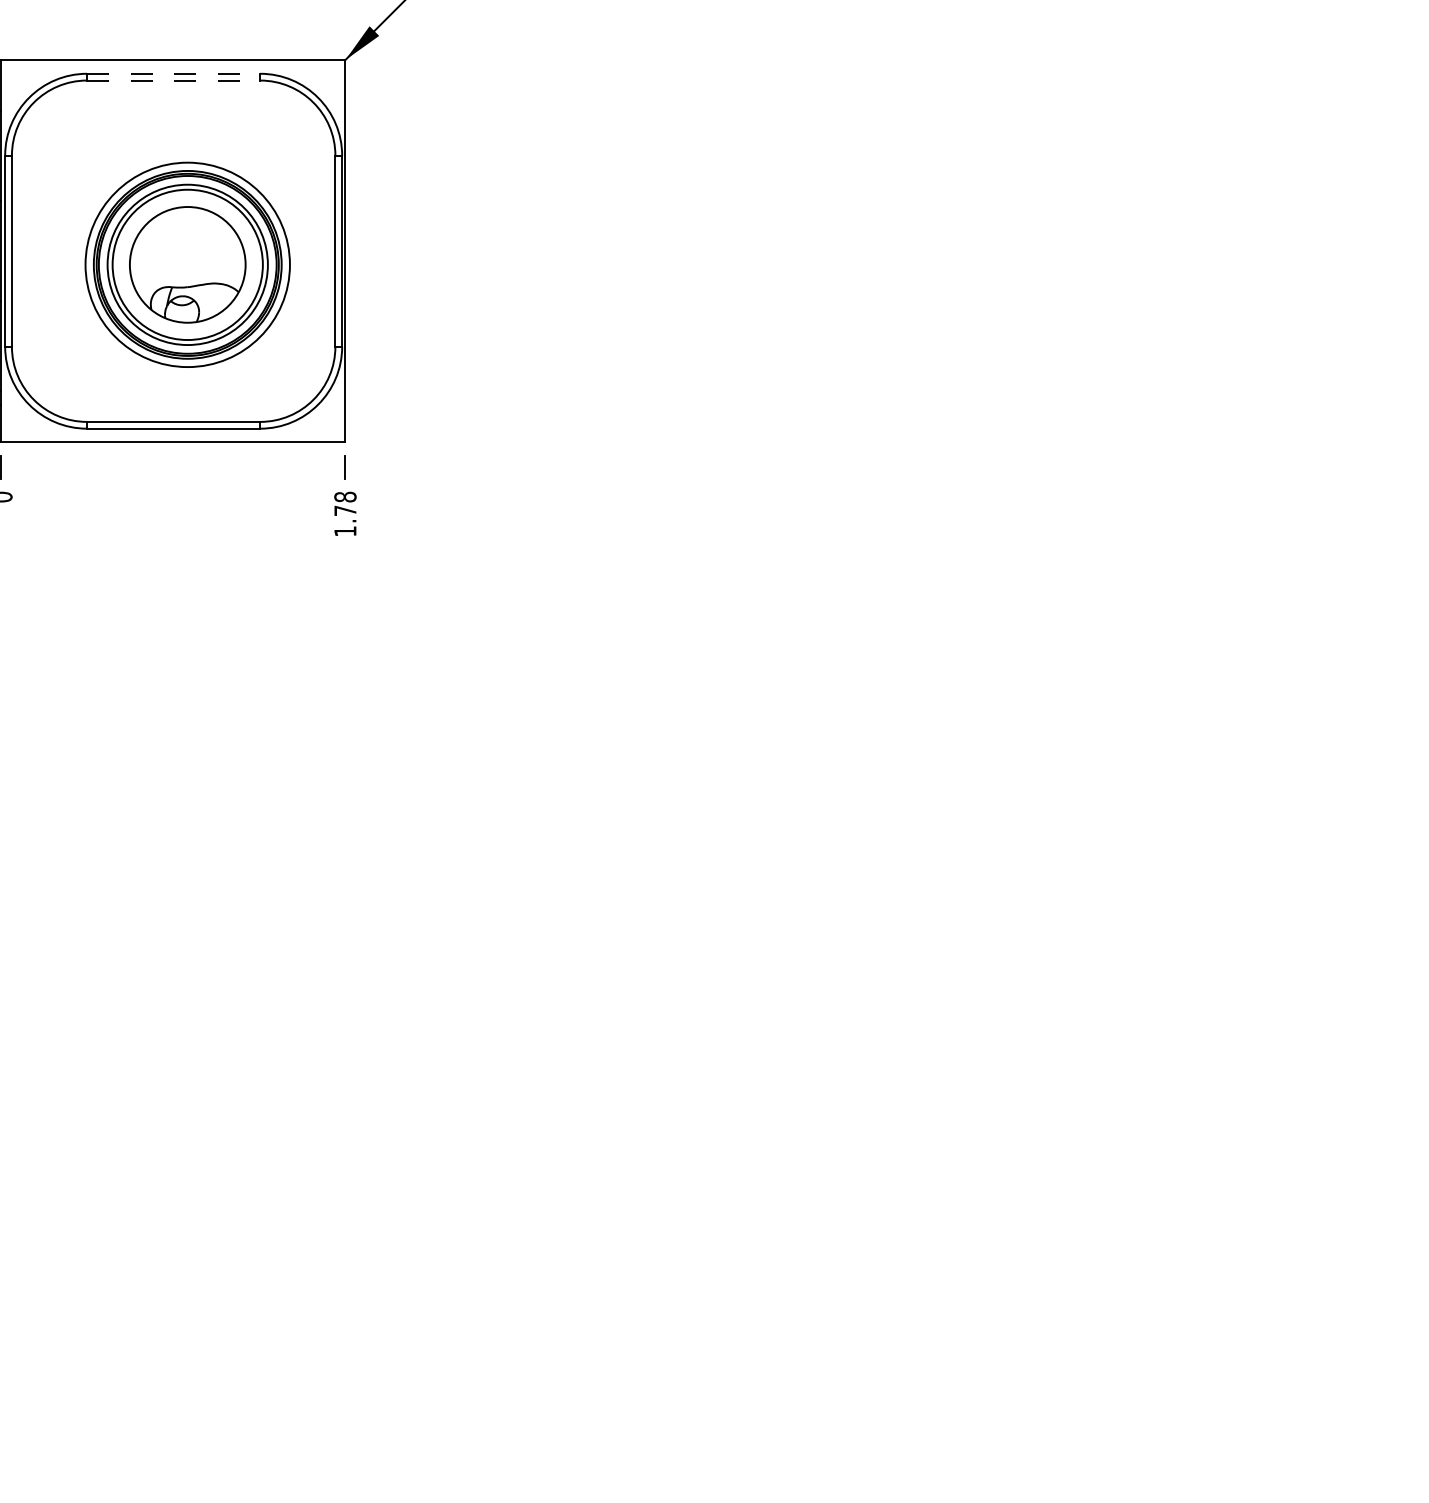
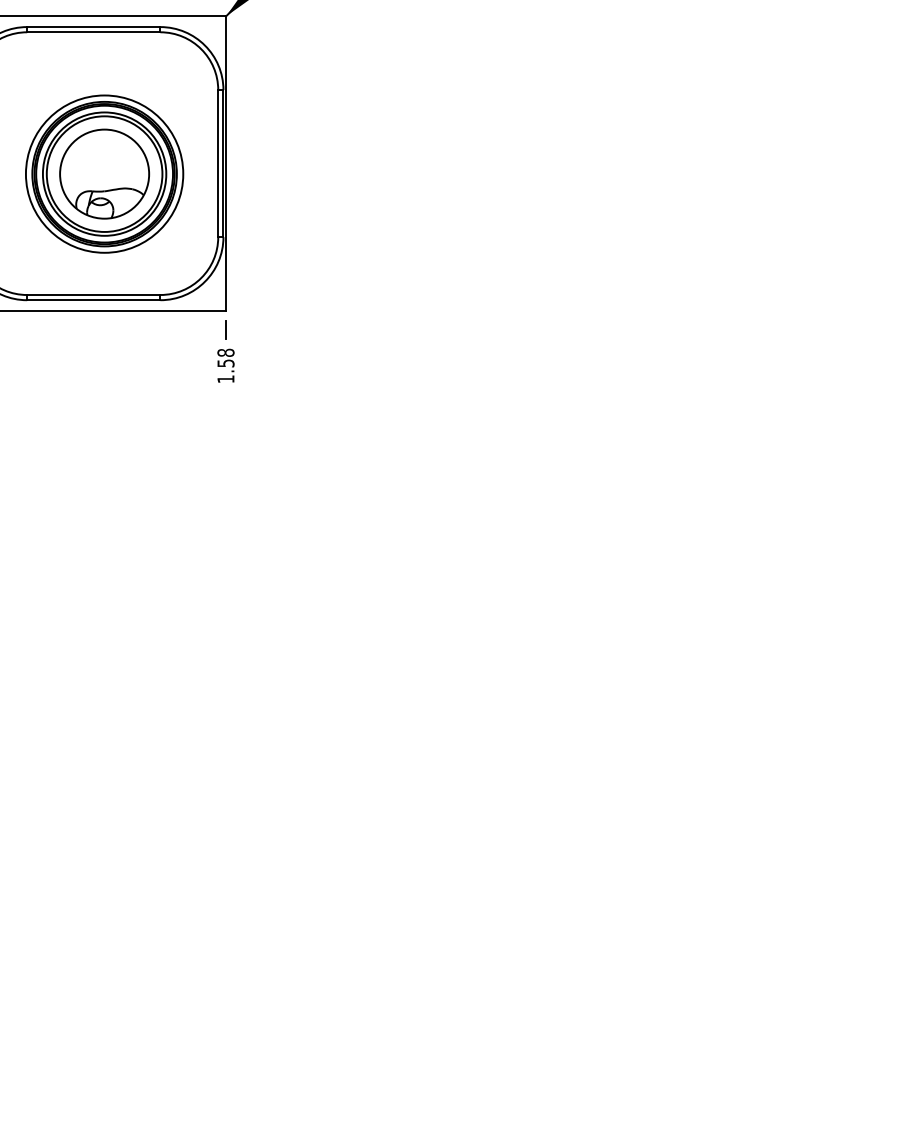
line: (173, 73) -> (93, 26), dashed -> solid
line: (173, 80) -> (93, 32), dashed -> solid
text: (345, 510) -> (226, 363), 1.78 -> 1.58

